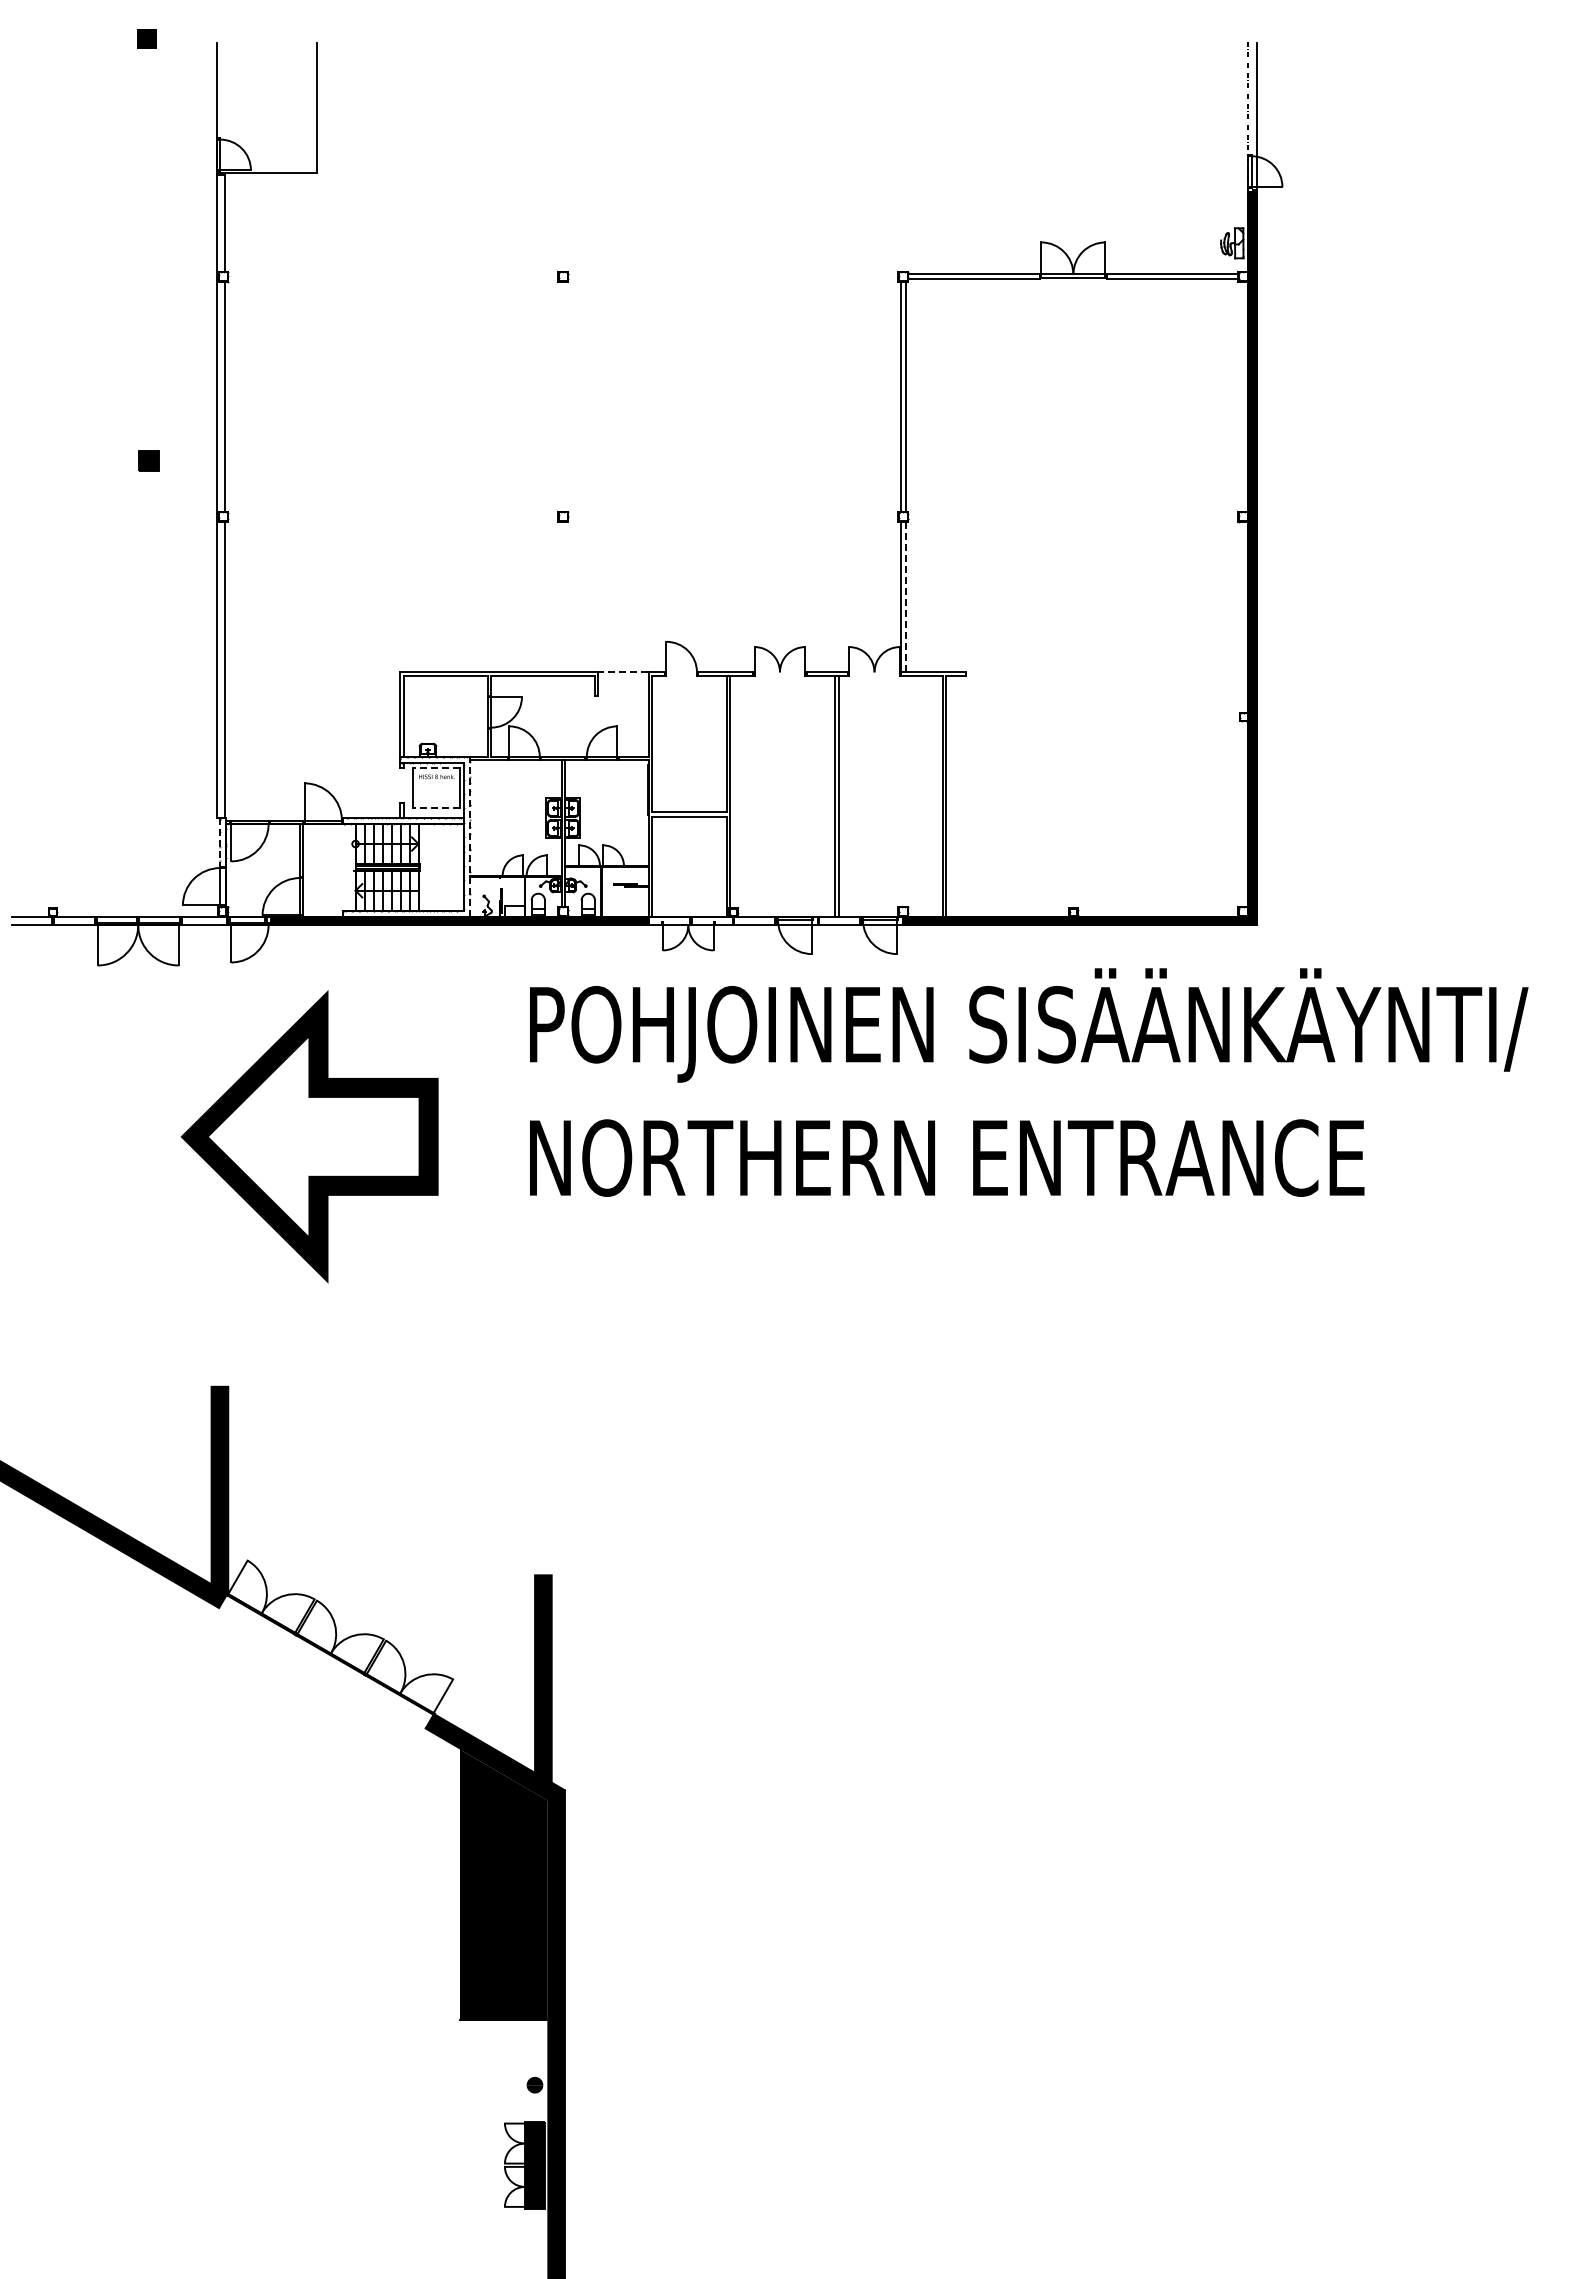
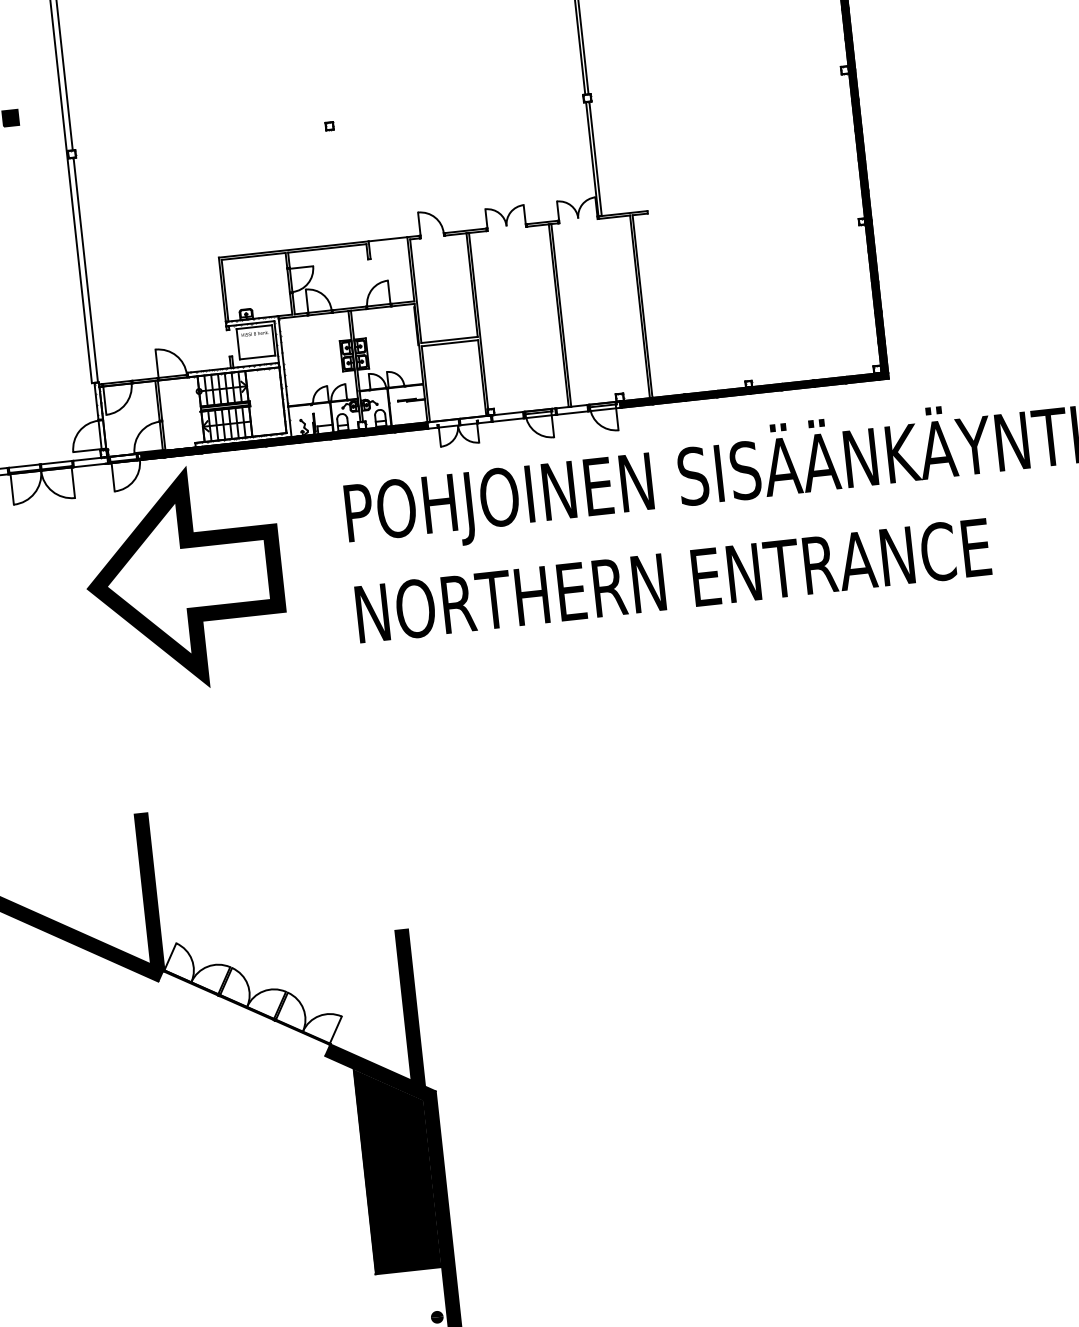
line: (905, 596) -> (595, 158), dashed -> solid
line: (622, 672) -> (387, 239), dashed -> solid
line: (436, 768) -> (254, 327), dashed -> solid
line: (436, 808) -> (257, 357), dashed -> solid
line: (469, 836) -> (284, 376), dashed -> solid
line: (220, 842) -> (96, 401), dashed -> solid
part: (309, 1136) -> (184, 578), moved

